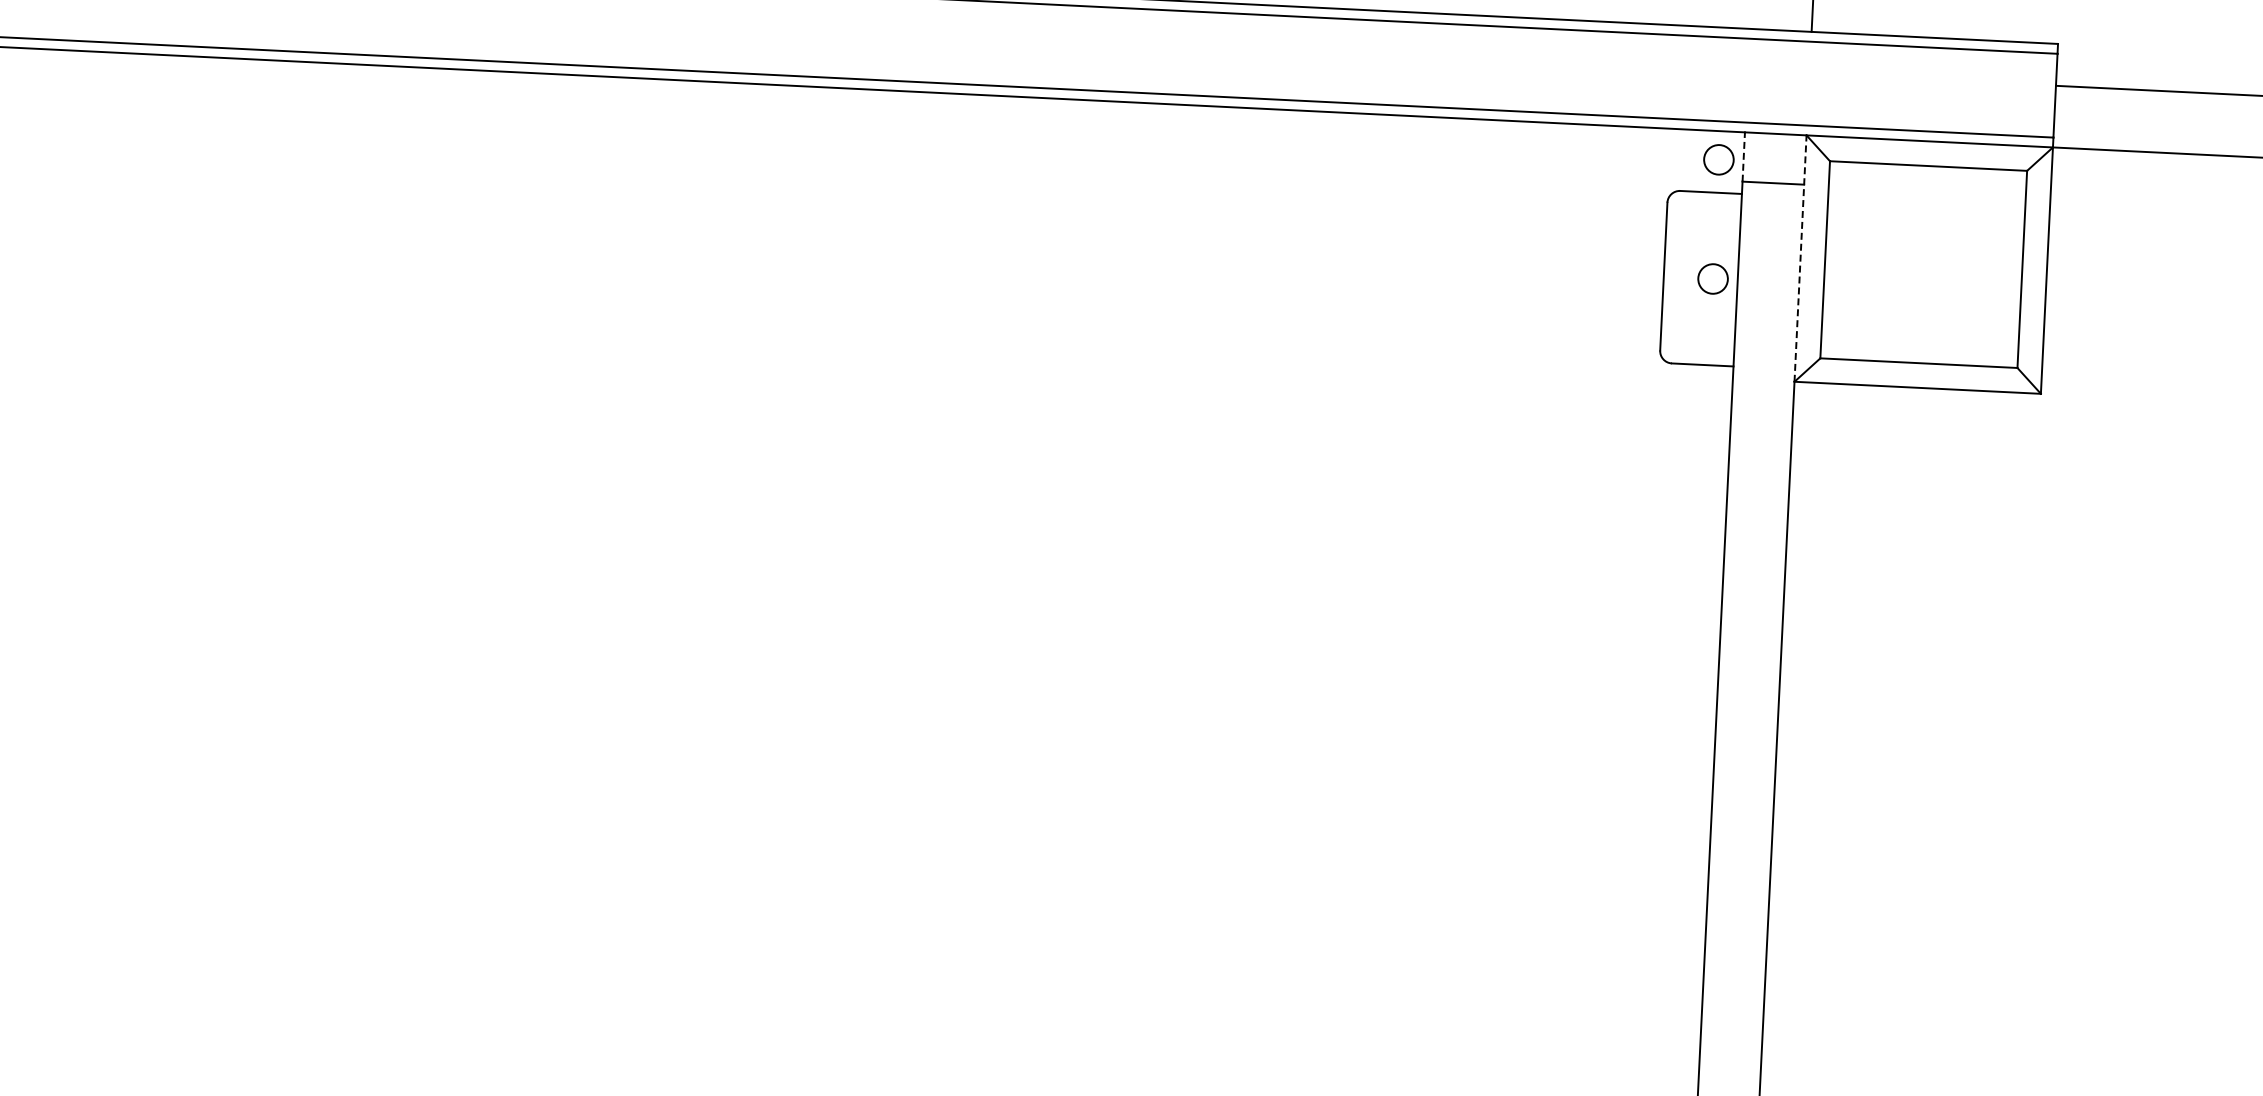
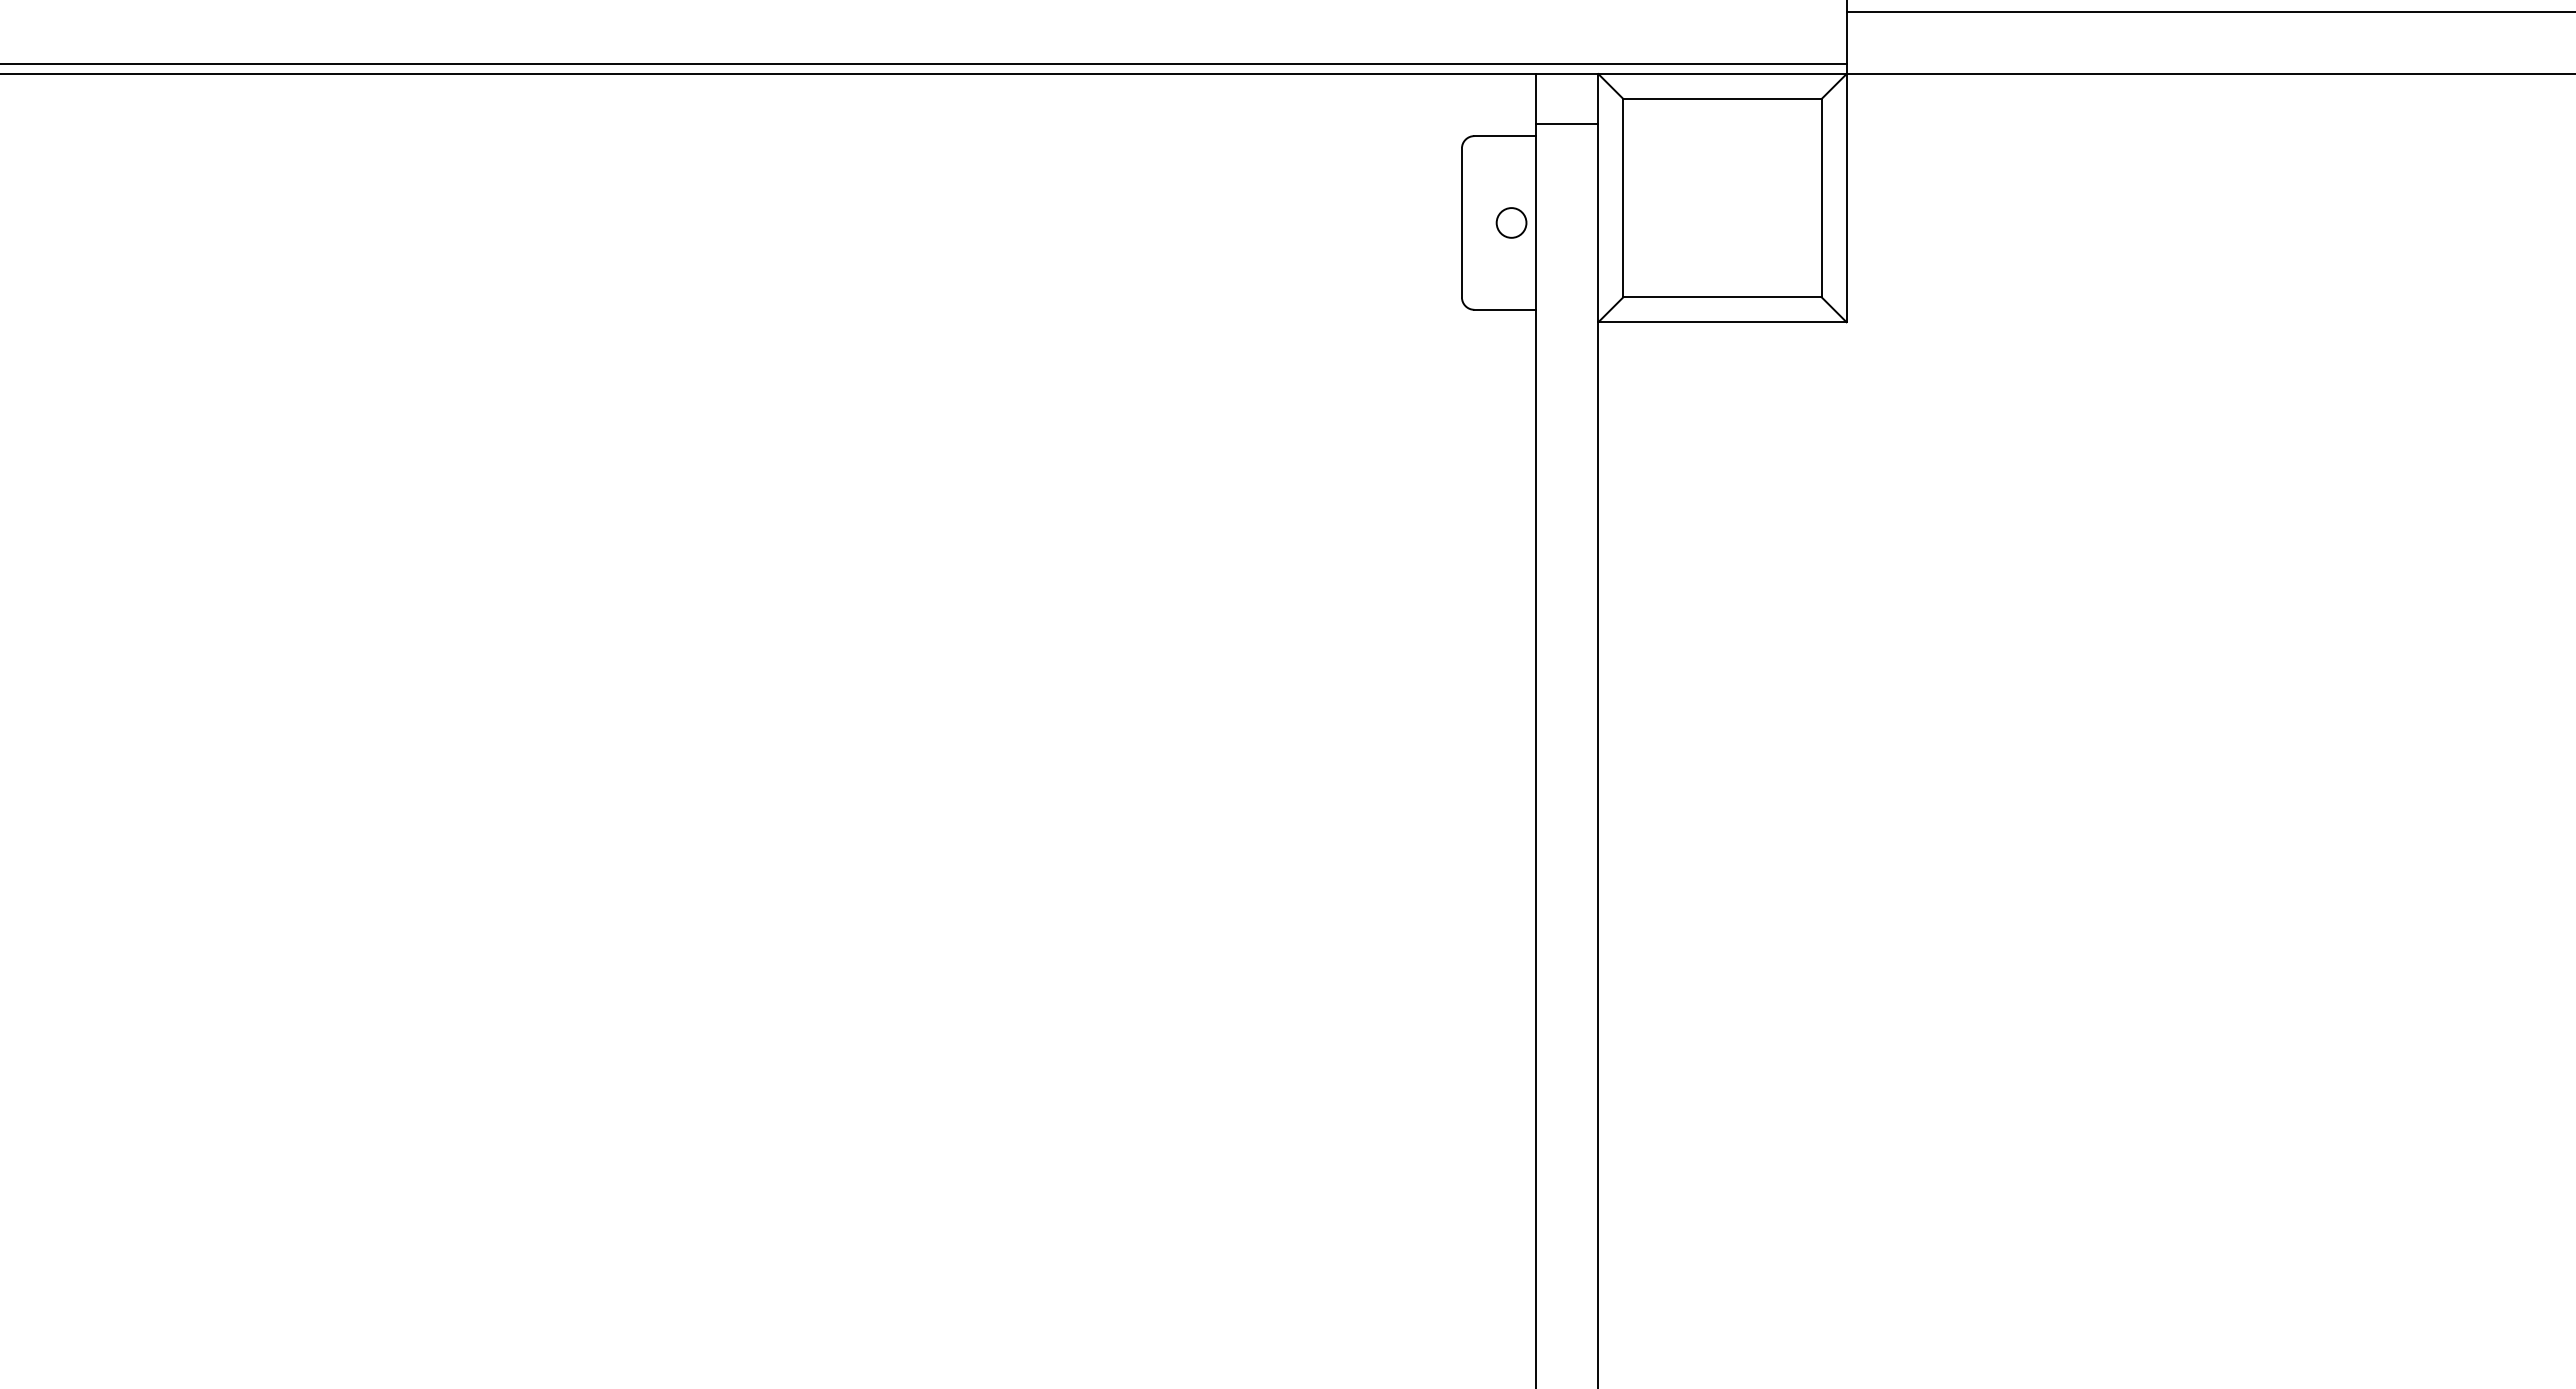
line: (1743, 156) -> (1536, 98), dashed -> solid
circle: (1718, 159) -> (1511, 102), removed
line: (1800, 257) -> (1598, 197), dashed -> solid

